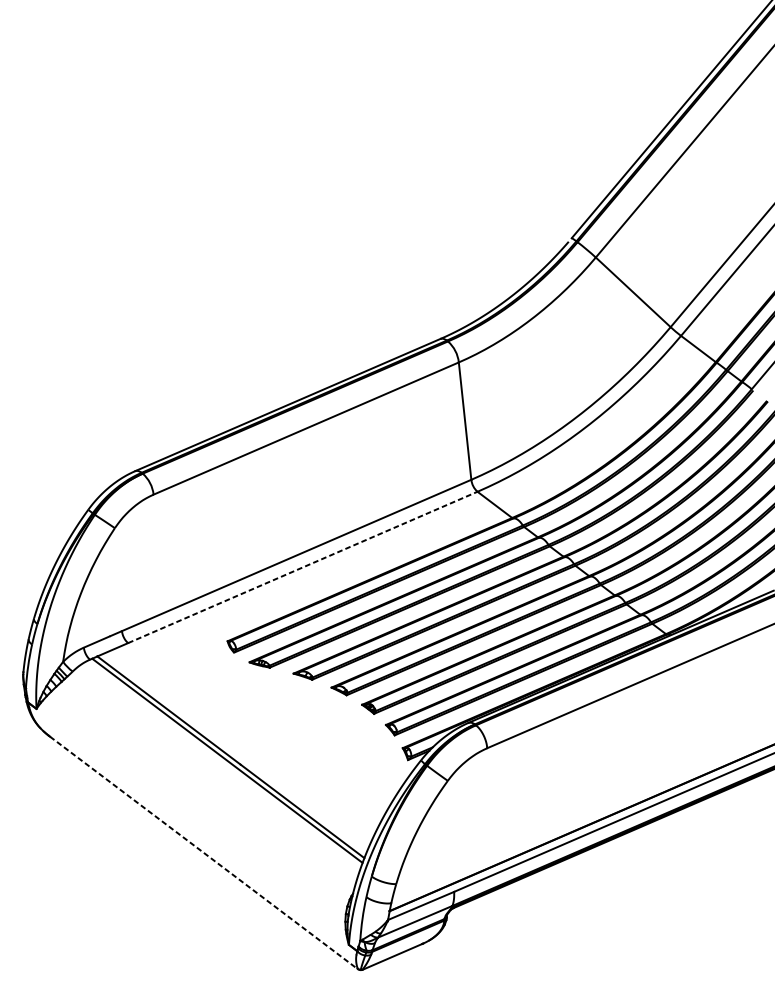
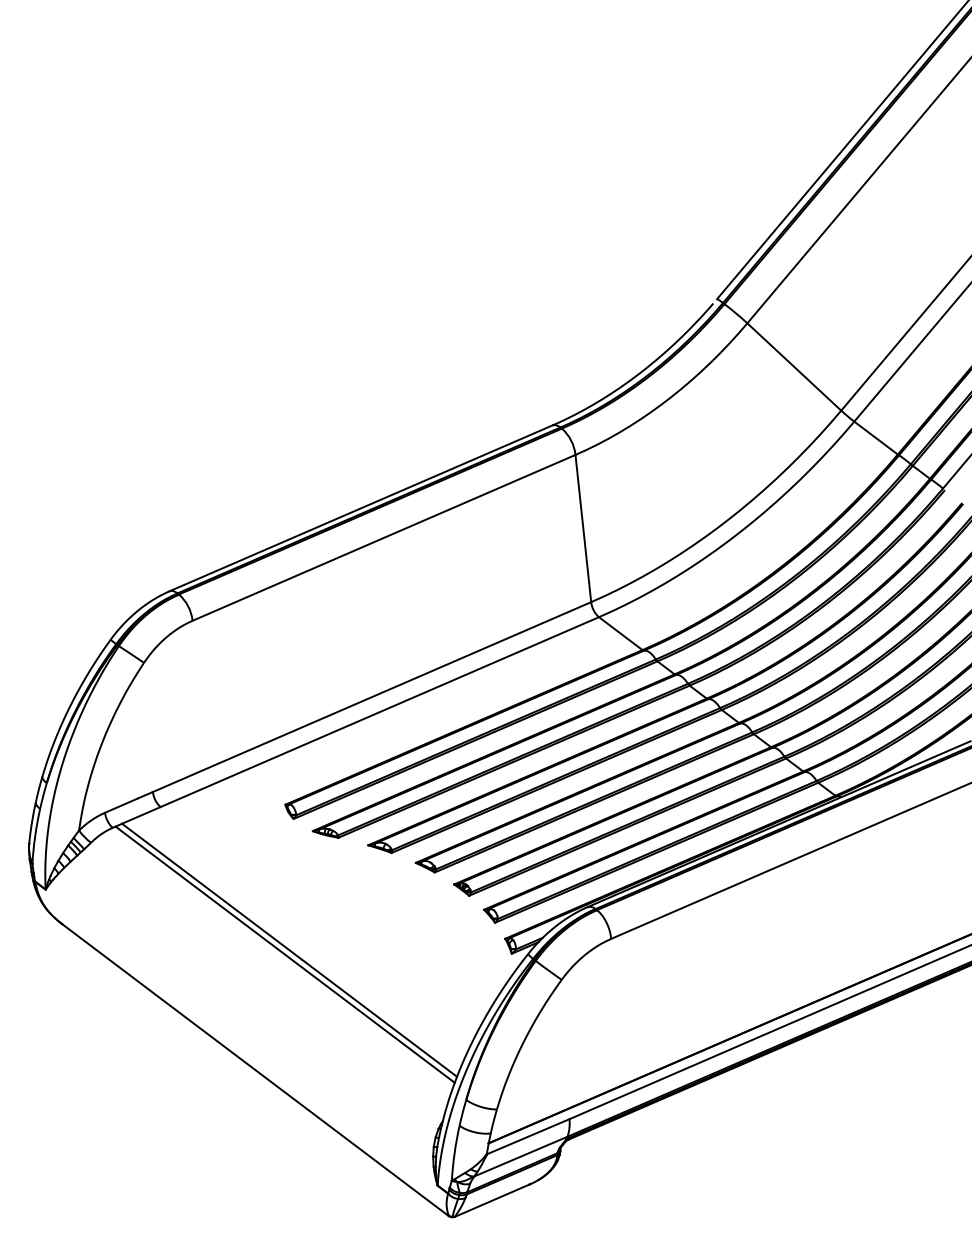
line: (302, 567) -> (379, 712), dashed -> solid
line: (203, 853) -> (255, 1070), dashed -> solid

